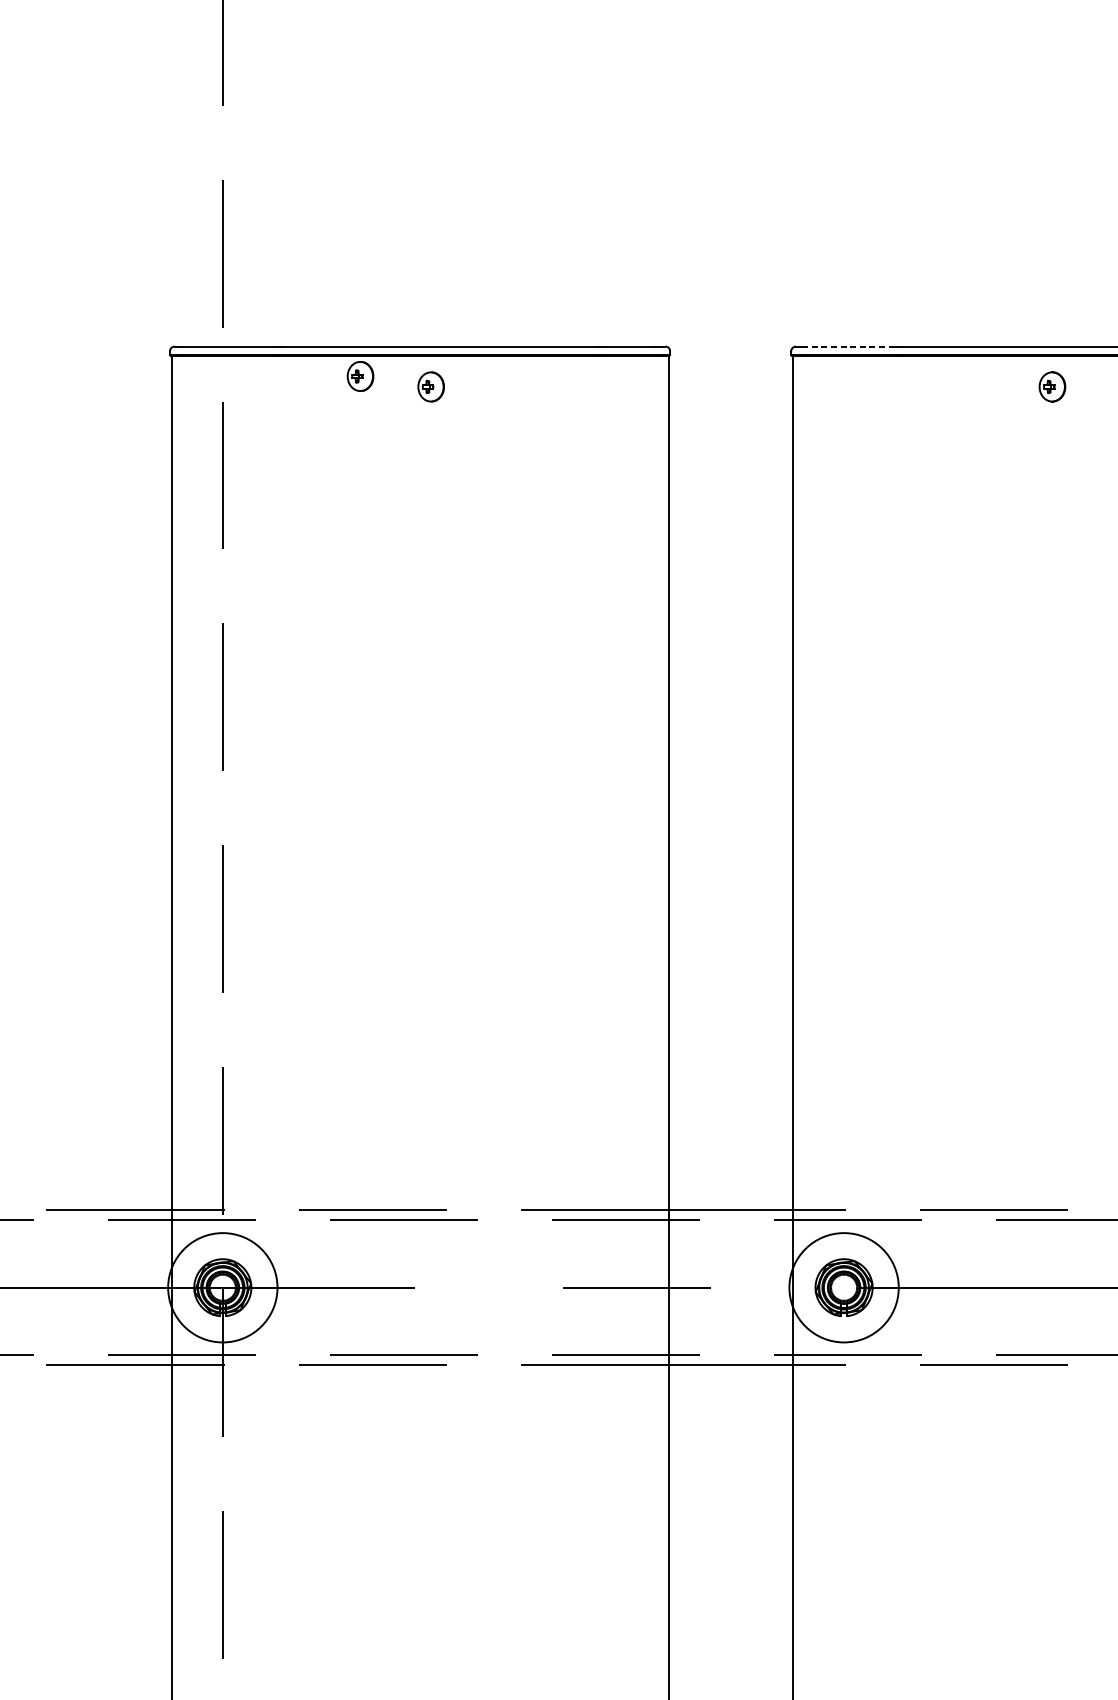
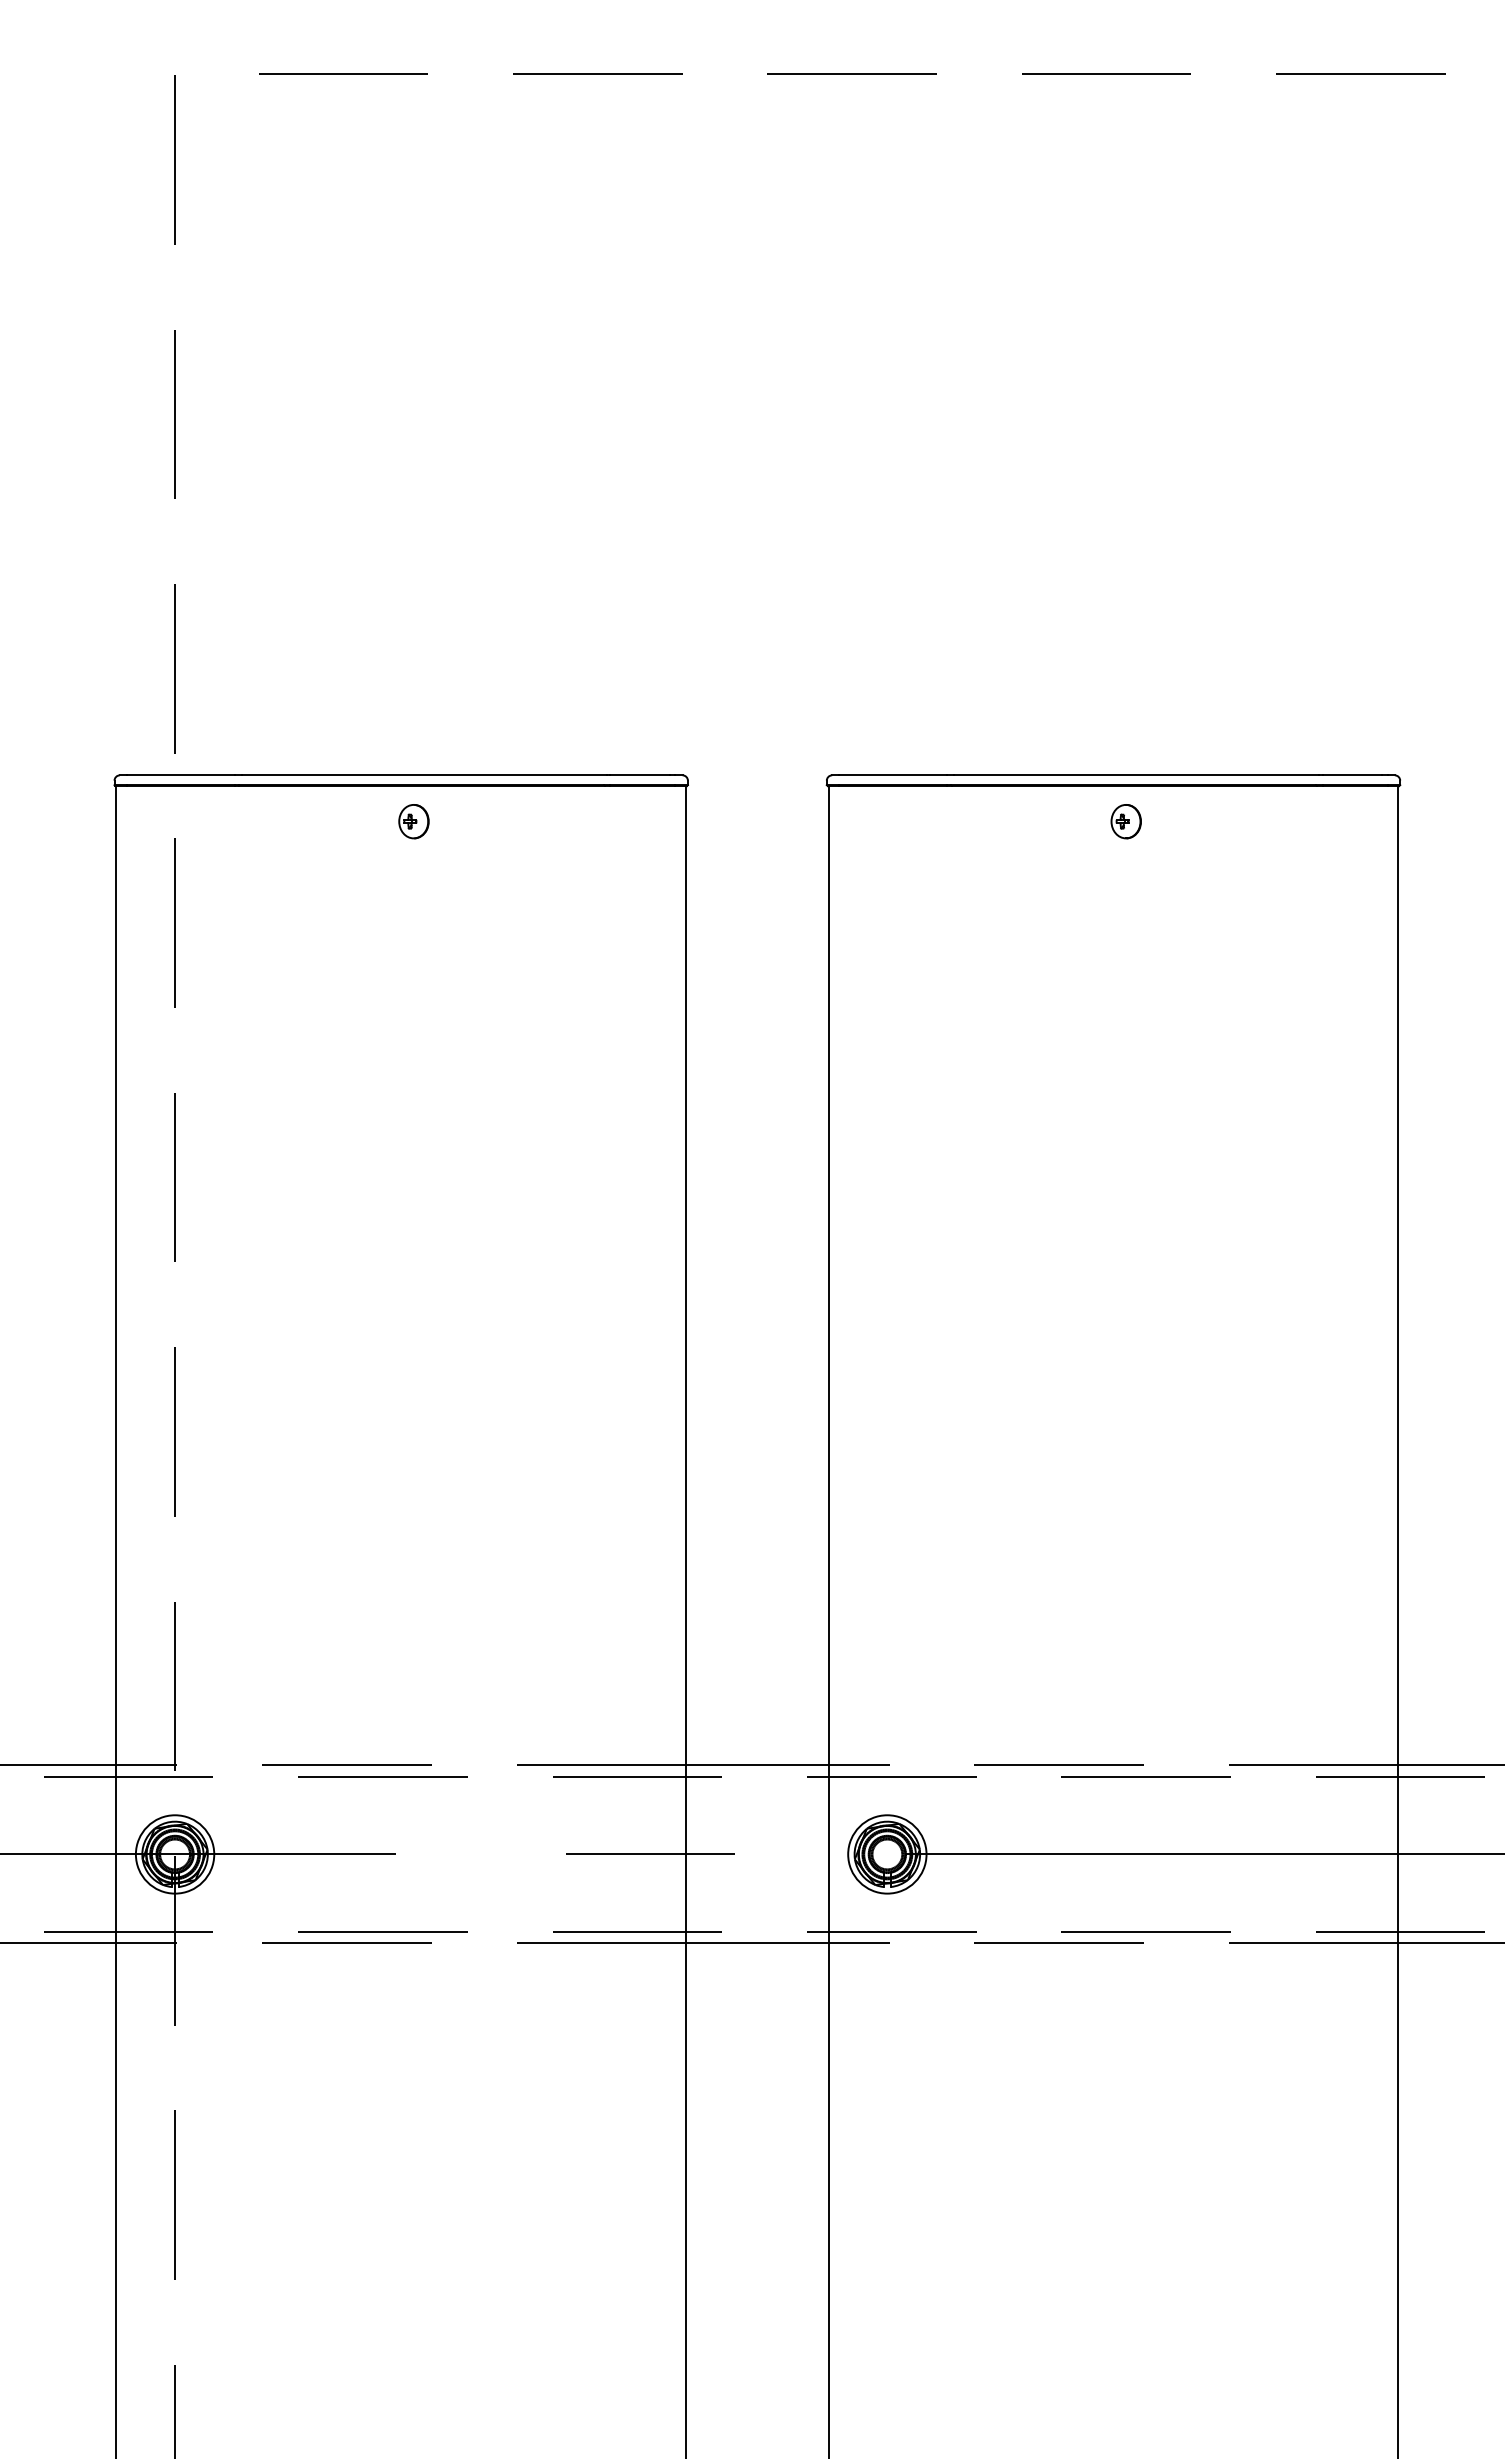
line: (849, 346) -> (893, 775), dashed -> solid
part: (360, 376) -> (332, 809), removed
circle: (222, 1287) -> (174, 1854), size x0.62
circle: (844, 1287) -> (887, 1854), size x0.62

